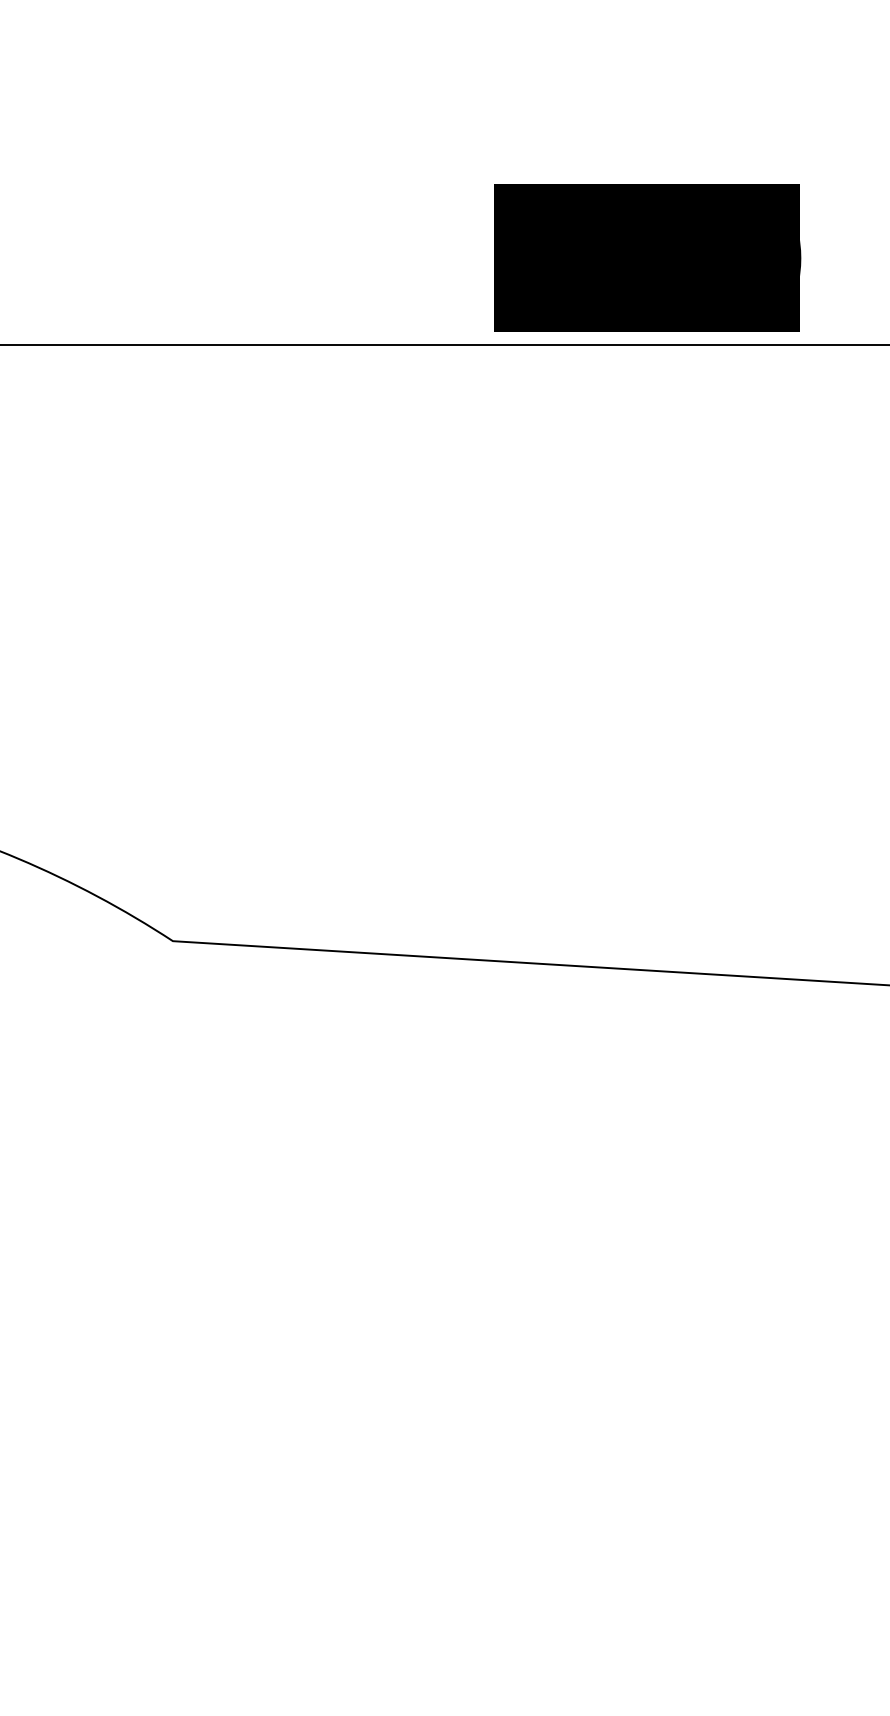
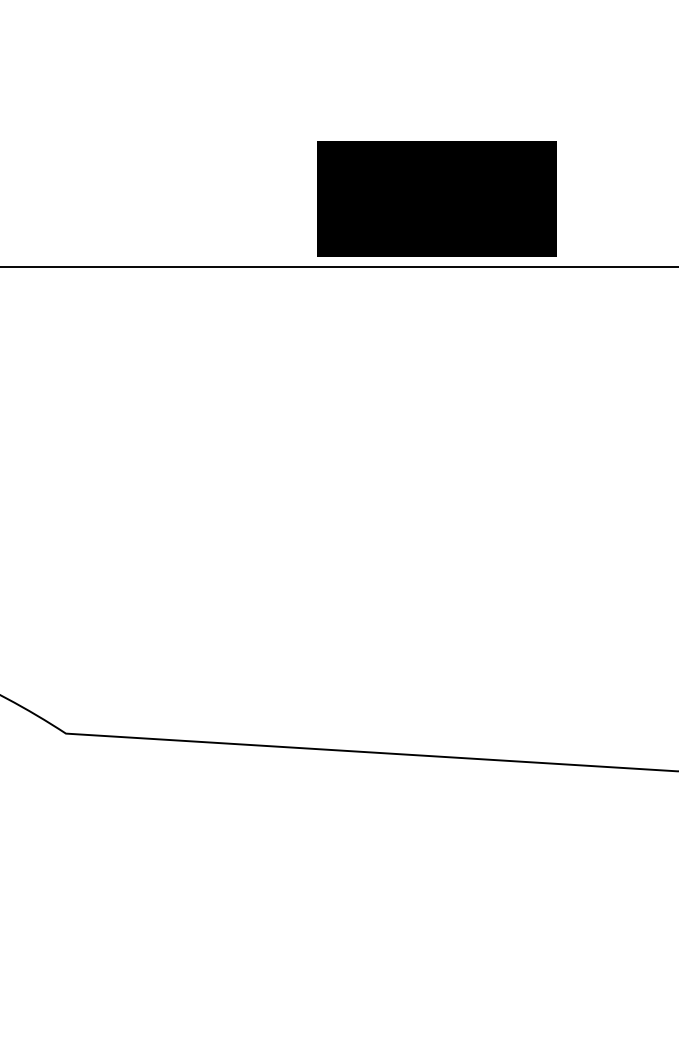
text: (800, 258) -> (557, 199), 790 -> 797

